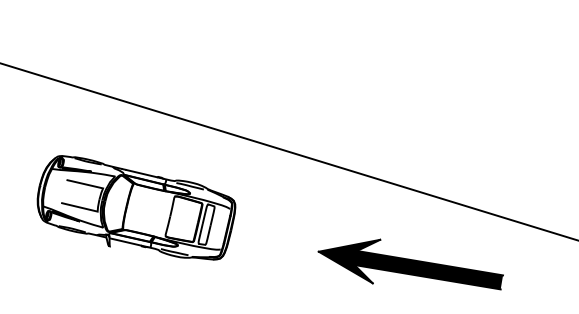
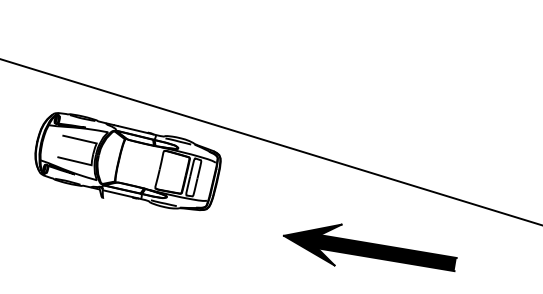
part: (135, 207) -> (127, 161), moved
part: (411, 264) -> (370, 247), moved

